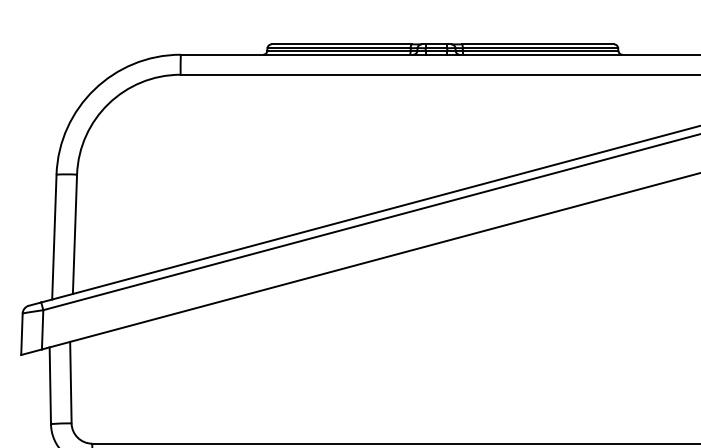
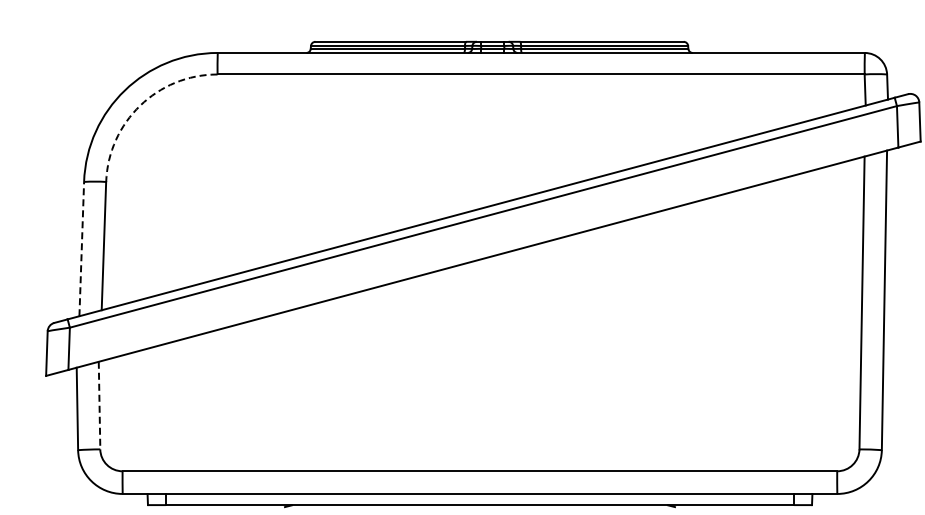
arc: (108, 103) -> (140, 105), solid -> dashed
line: (54, 236) -> (81, 248), solid -> dashed
line: (70, 382) -> (99, 405), solid -> dashed

